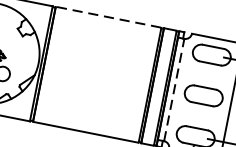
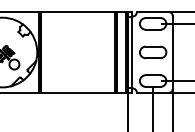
line: (108, 17) -> (78, 12), dashed -> solid
line: (174, 90) -> (132, 52), dashed -> solid

